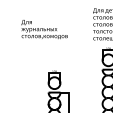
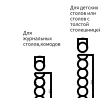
text: (44, 29) -> (41, 38), moved

